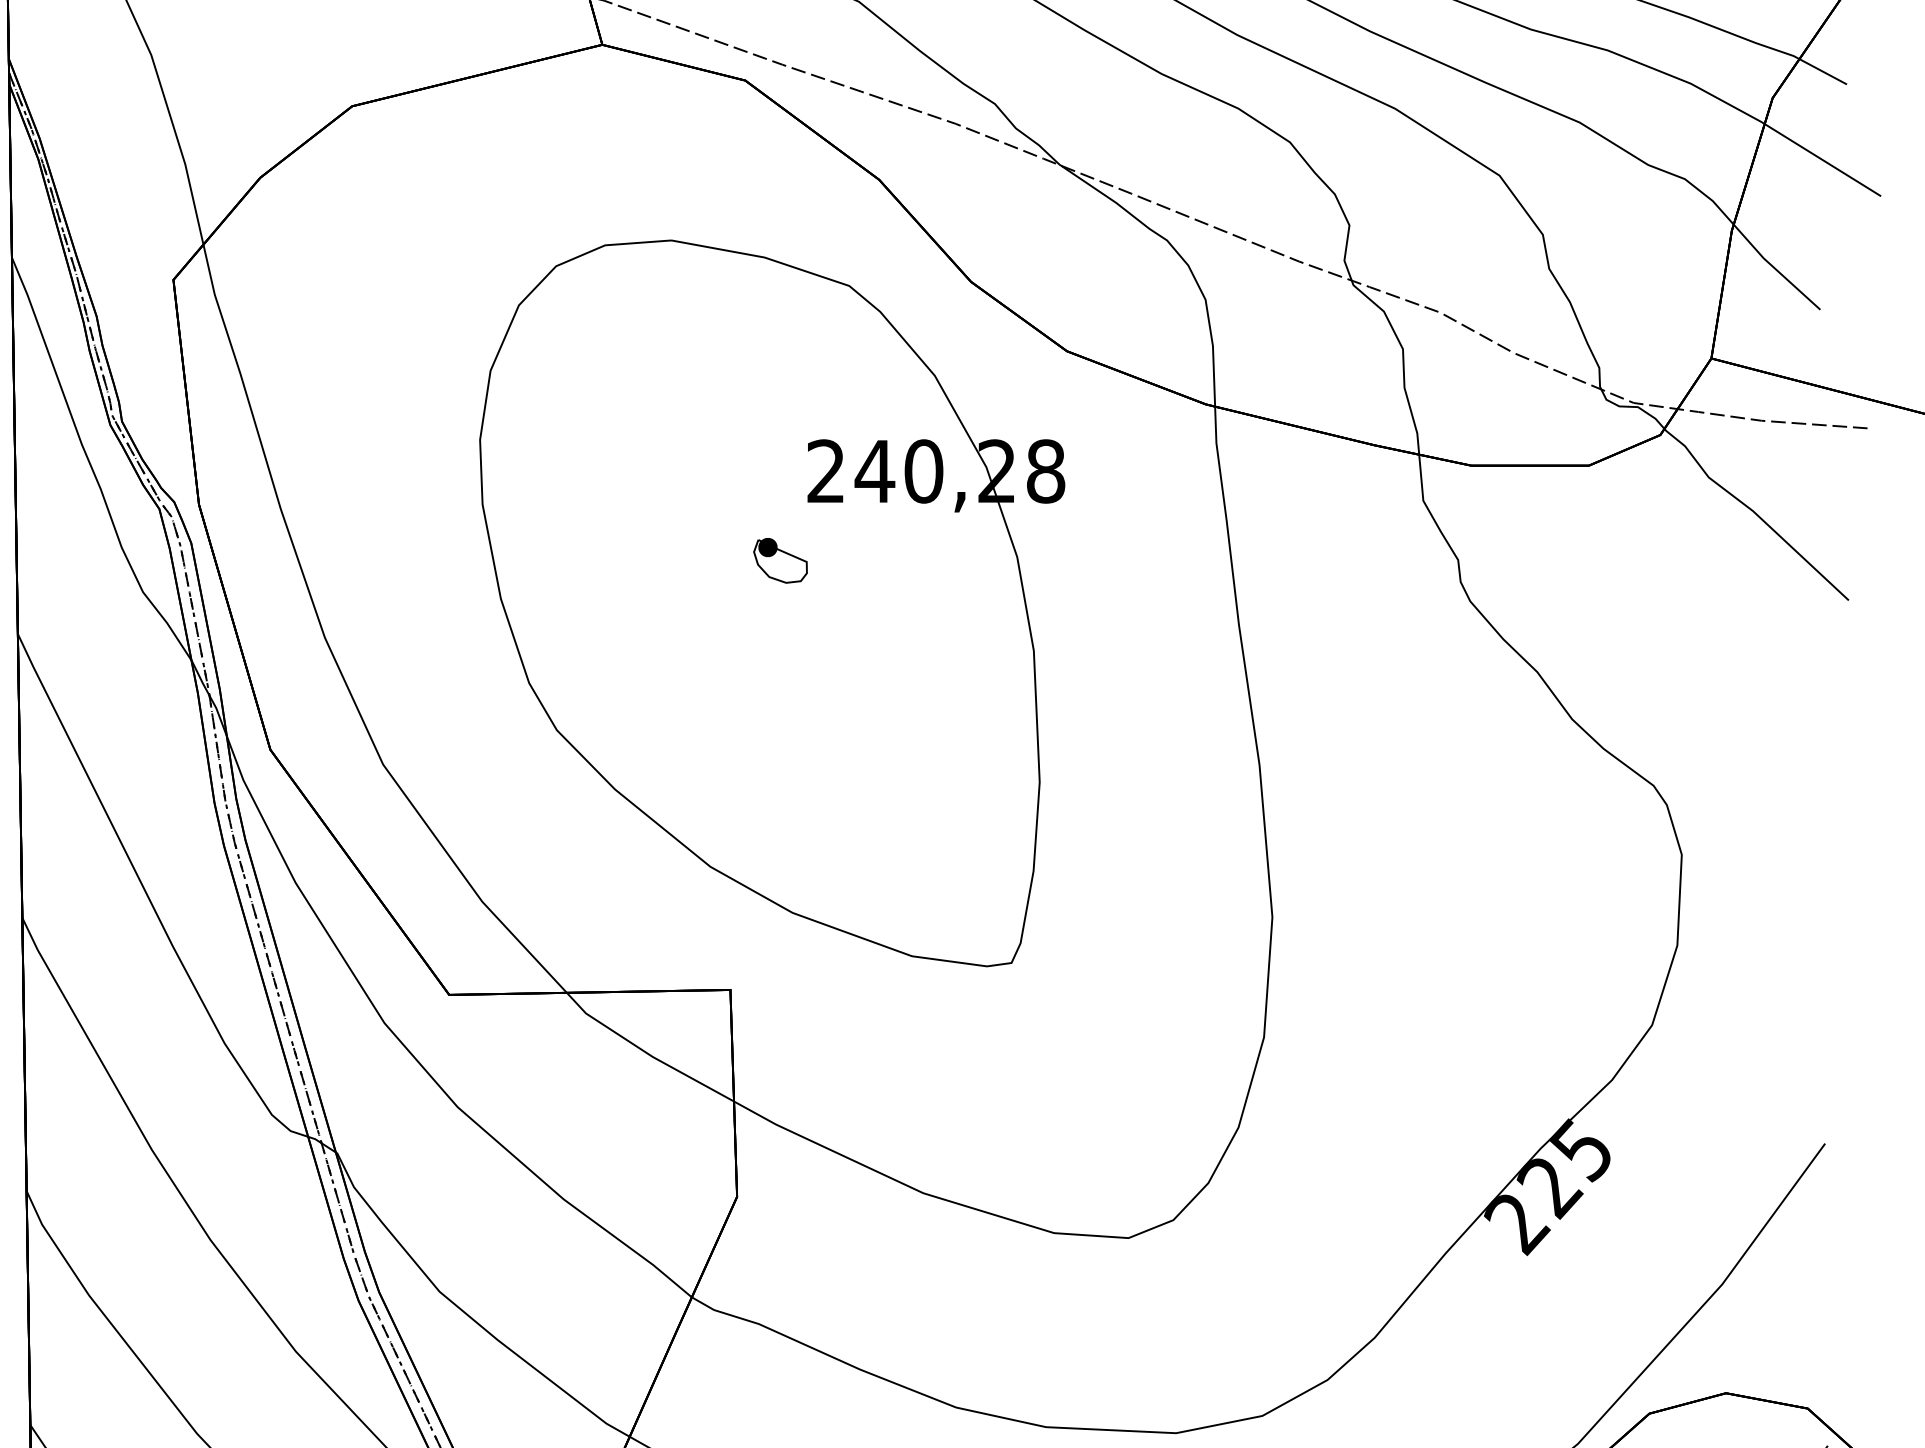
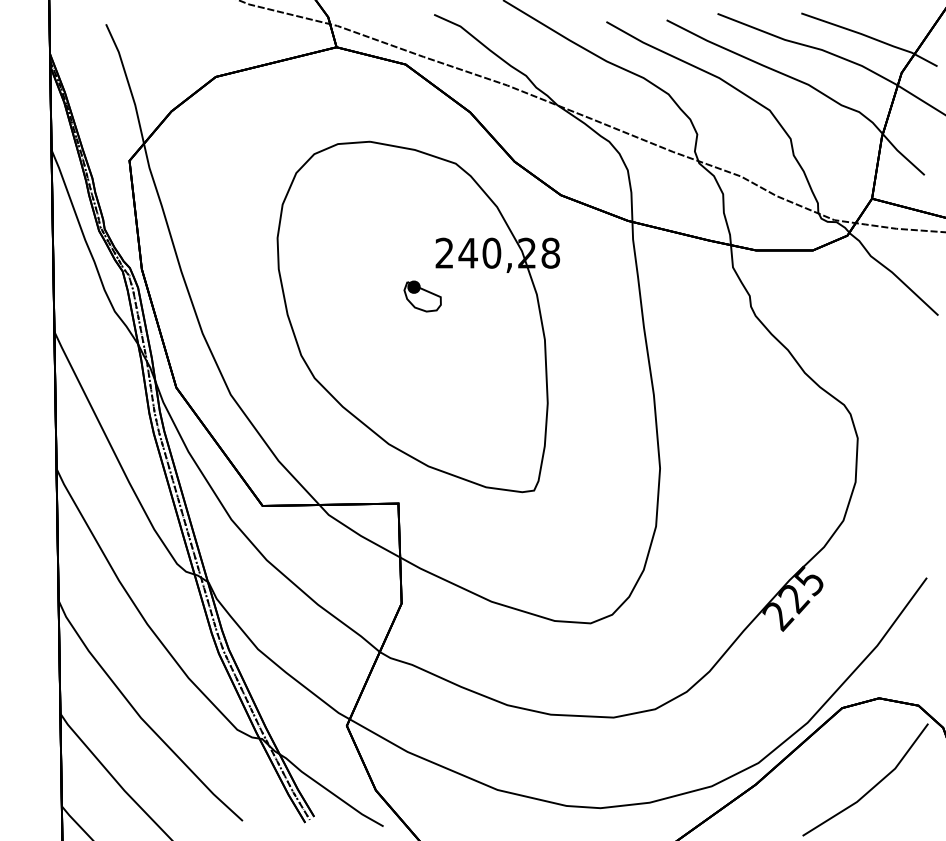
part: (780, 561) -> (422, 296), size x1.43

